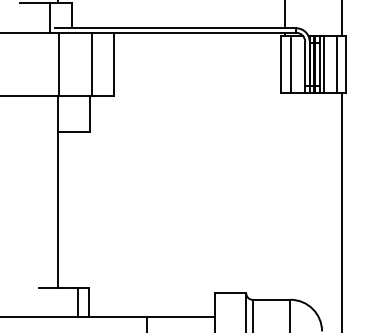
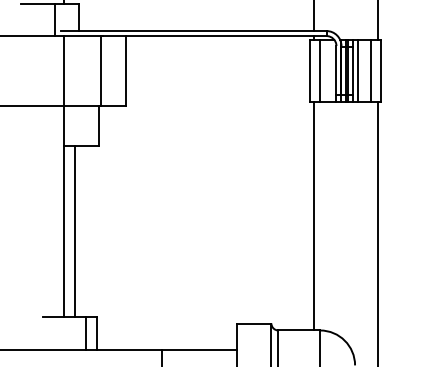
line: (284, 195) -> (313, 215), added
line: (68, 209) -> (75, 230), added

